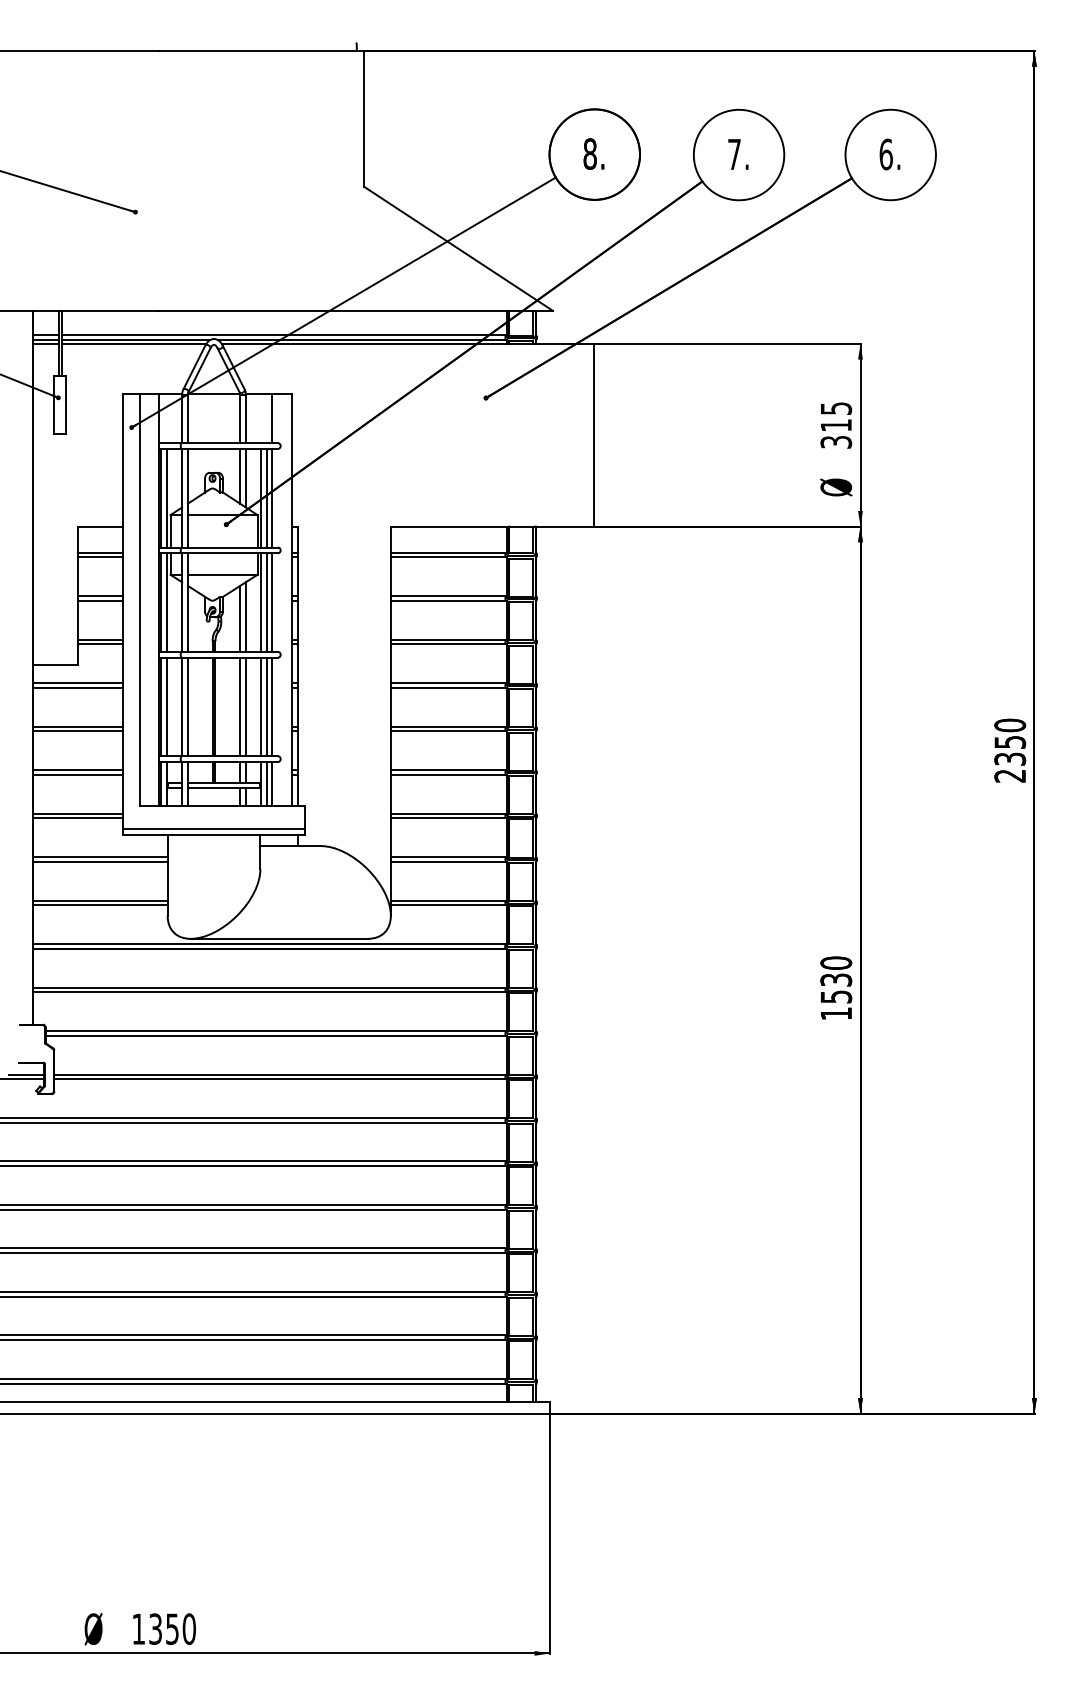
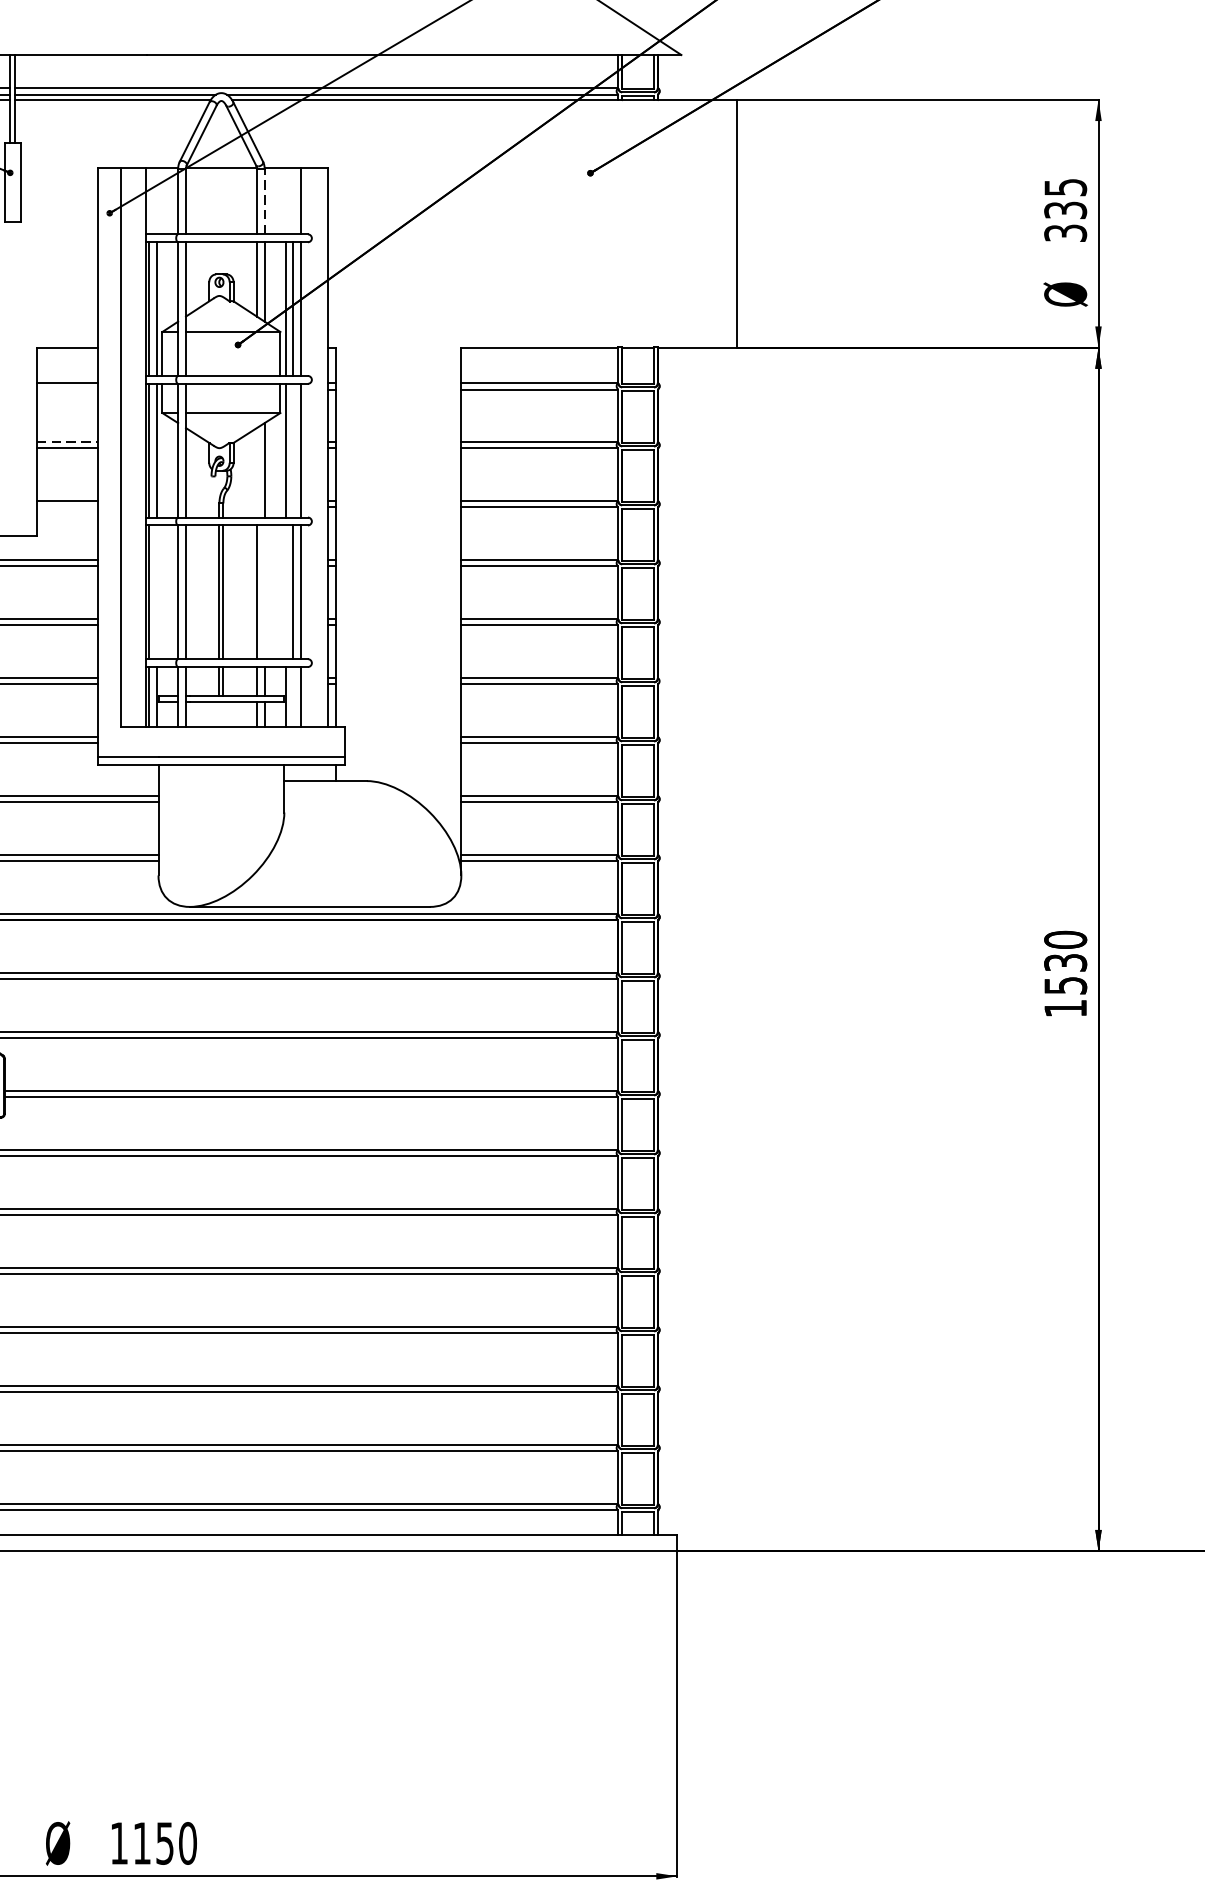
line: (245, 418) -> (264, 200), solid -> dashed
text: (836, 425) -> (1065, 210), 315 -> 335
line: (99, 557) -> (66, 389), removed
line: (100, 596) -> (67, 442), solid -> dashed
line: (267, 602) -> (293, 450), removed
line: (240, 618) -> (257, 472), removed
line: (99, 644) -> (66, 507), removed
line: (166, 706) -> (156, 591), removed
line: (245, 706) -> (264, 591), removed
line: (261, 706) -> (285, 591), removed
line: (267, 784) -> (293, 697), removed
text: (155, 1628) -> (142, 1842), 1350 -> 1150

